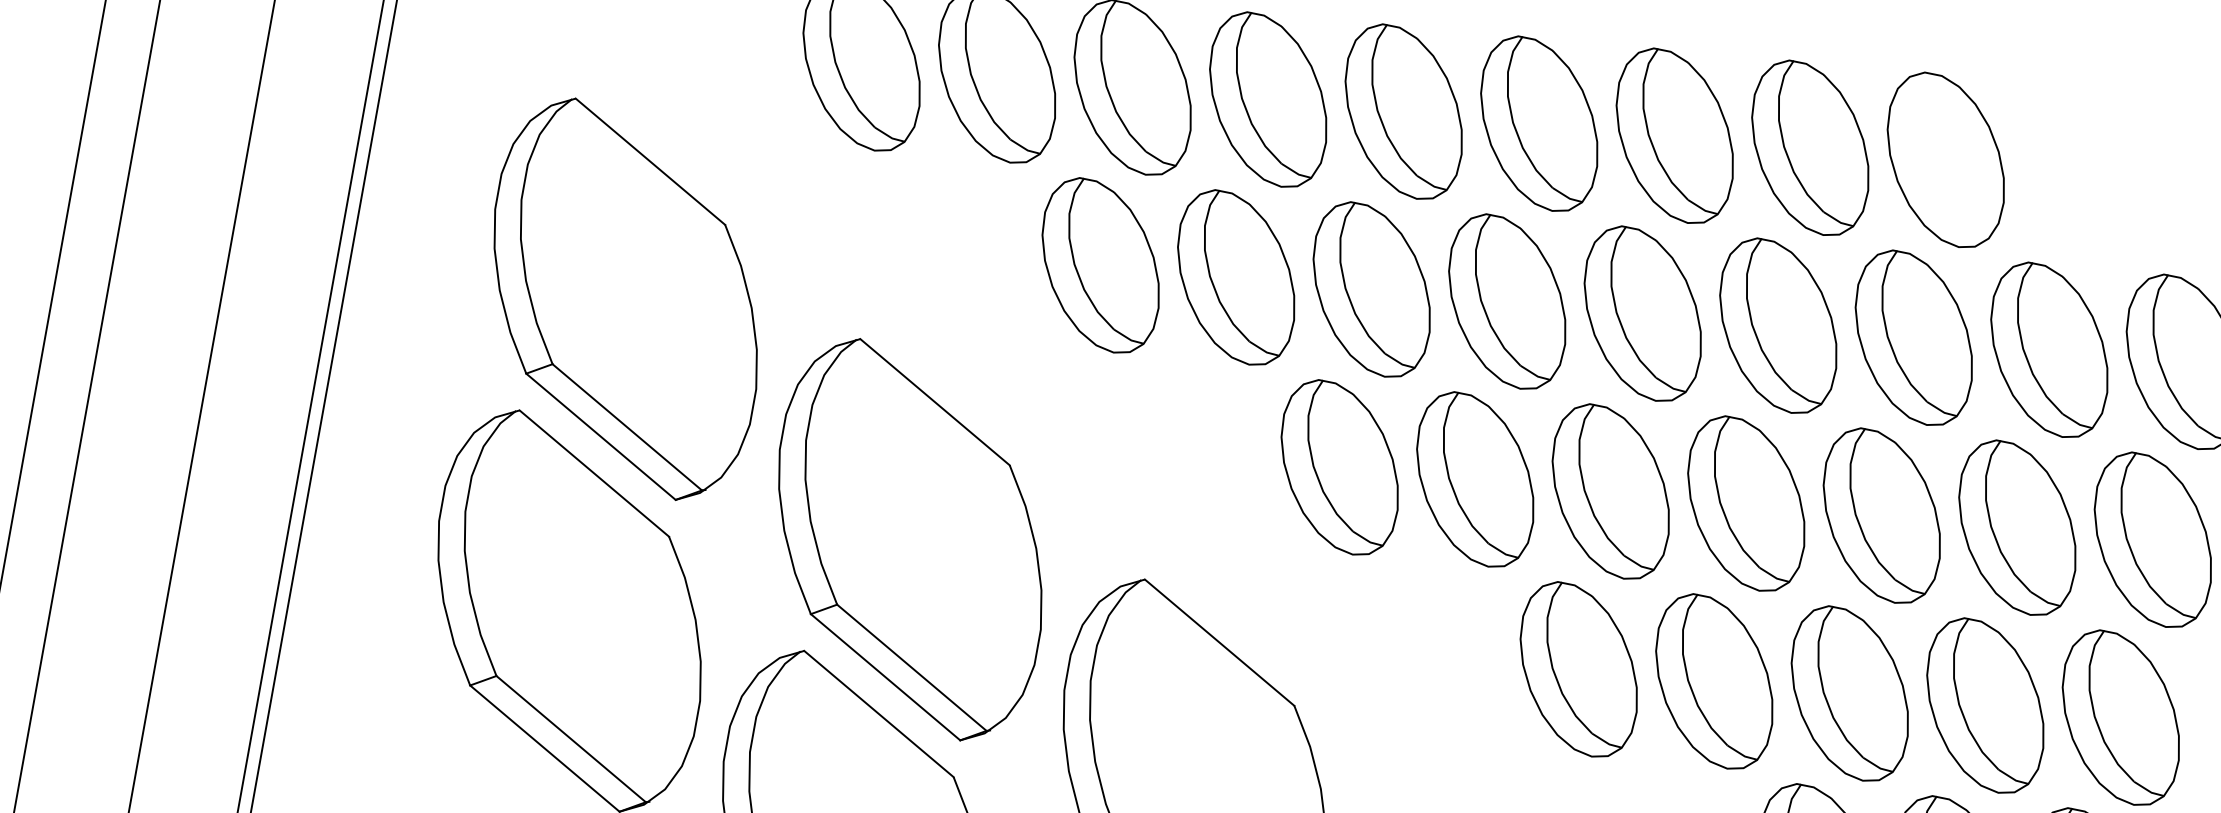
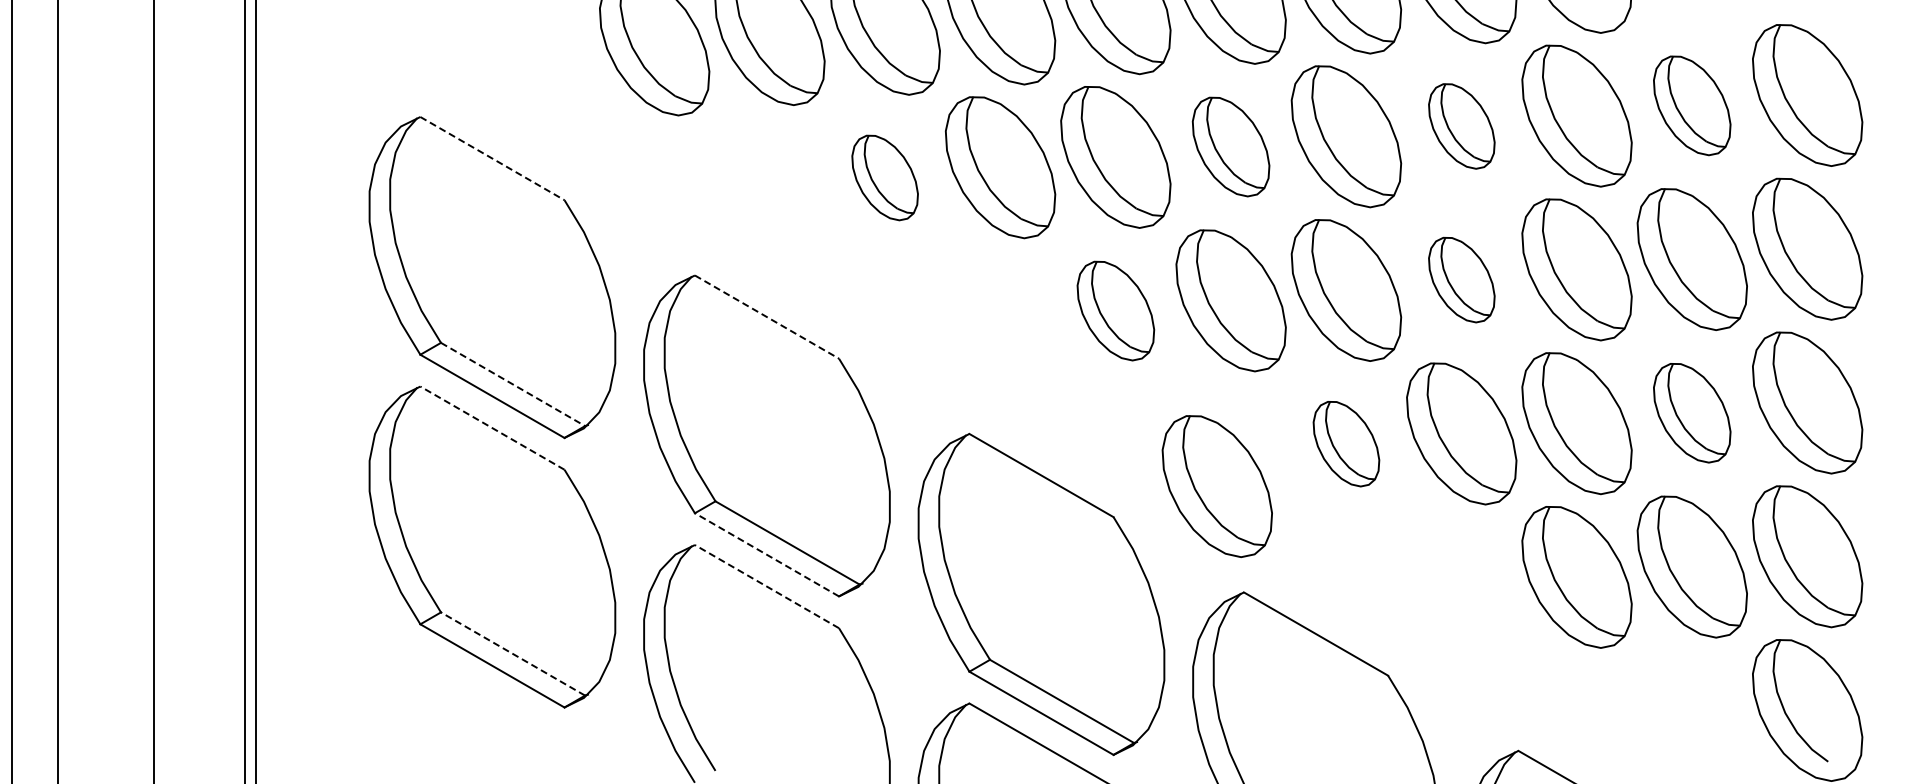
line: (650, 161) -> (492, 158), solid -> dashed
part: (1100, 265) -> (884, 177), size x0.6
part: (1506, 301) -> (1230, 146), size x0.7
part: (1778, 326) -> (1461, 126), size x0.6
part: (2048, 349) -> (1691, 105), size x0.7
line: (935, 402) -> (767, 317), solid -> dashed
line: (627, 427) -> (513, 384), solid -> dashed
part: (1339, 467) -> (1115, 310), size x0.7
line: (594, 472) -> (492, 427), solid -> dashed
part: (1746, 503) -> (1461, 279), size x0.6
part: (1579, 669) -> (1346, 443), size x0.6
line: (885, 676) -> (766, 554), solid -> dashed
part: (1419, 691) -> (1216, 486), added
part: (1984, 705) -> (1691, 412), size x0.7
line: (878, 713) -> (766, 586), solid -> dashed
line: (570, 738) -> (512, 653), solid -> dashed

